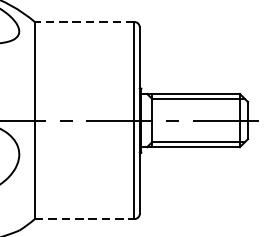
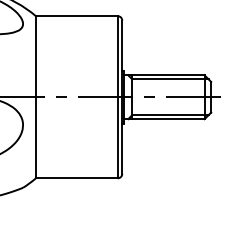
line: (84, 22) -> (76, 16), dashed -> solid
line: (84, 219) -> (76, 178), dashed -> solid

